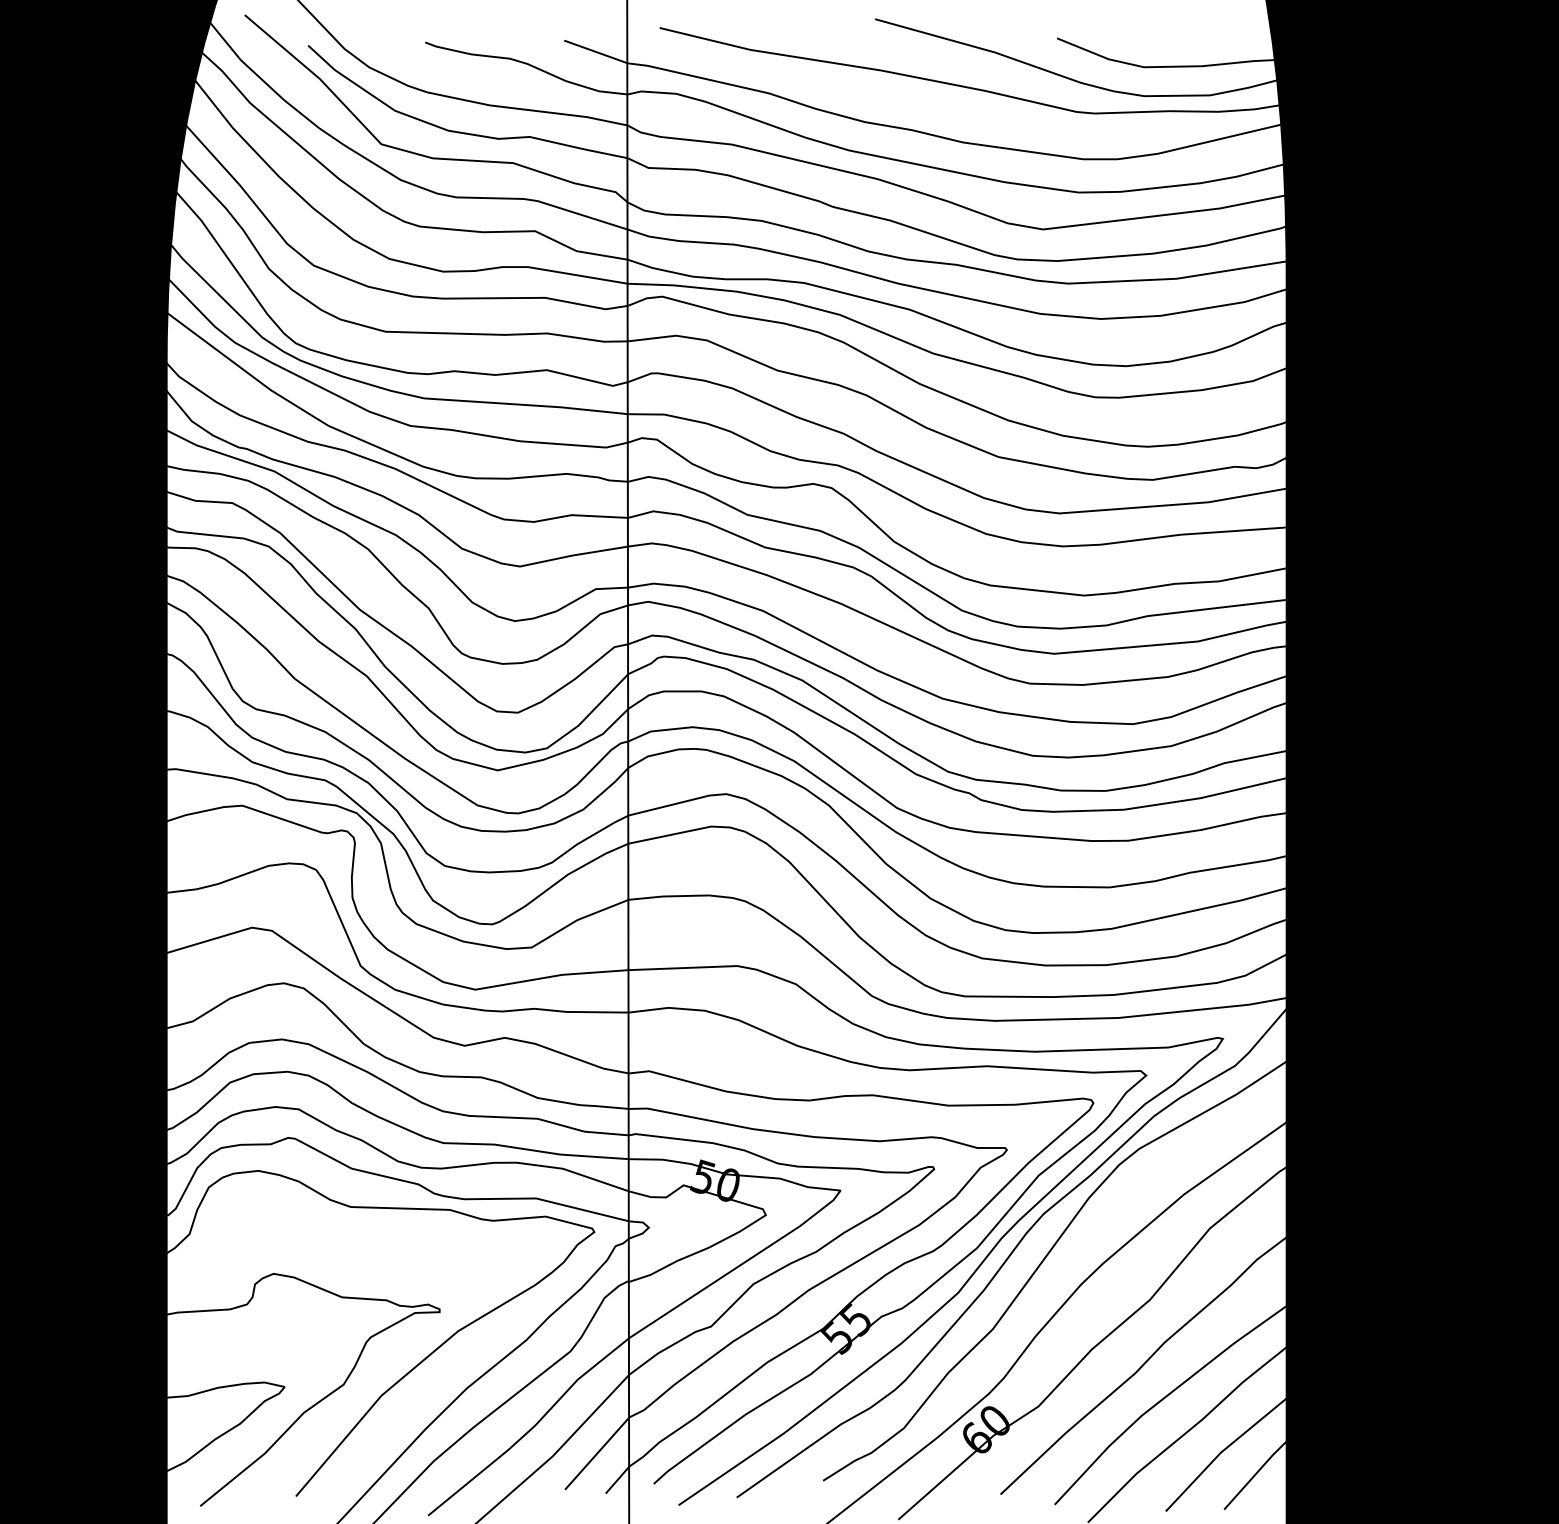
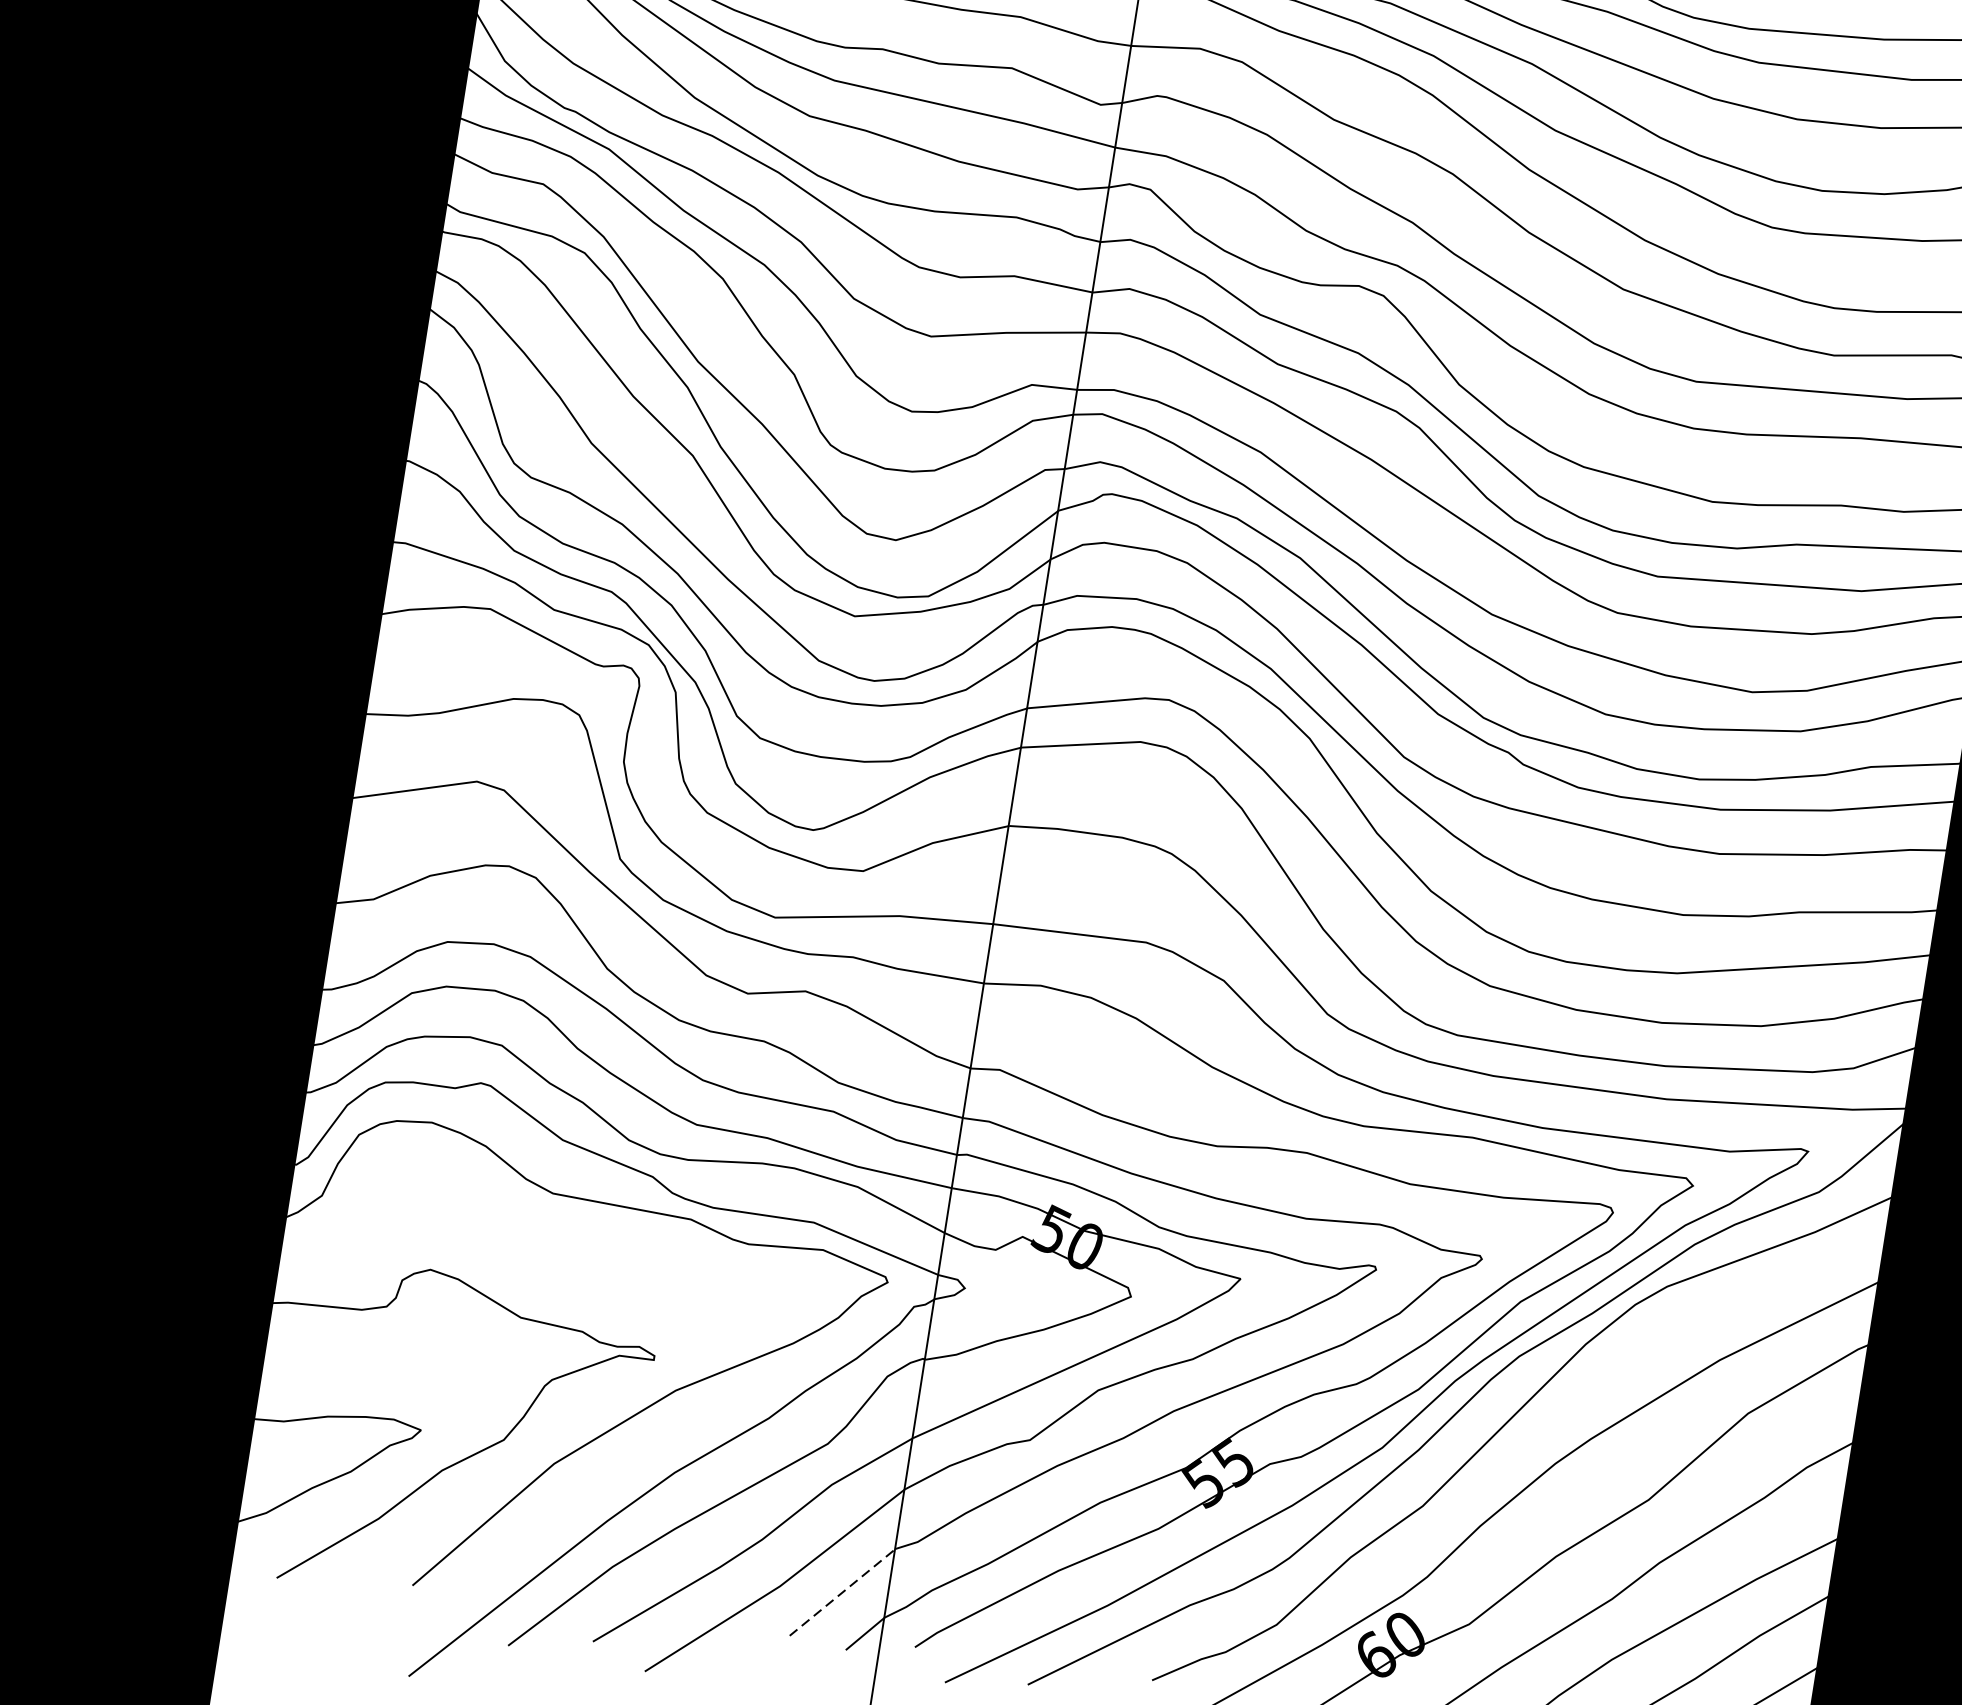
line: (597, 1453) -> (843, 1592), solid -> dashed

